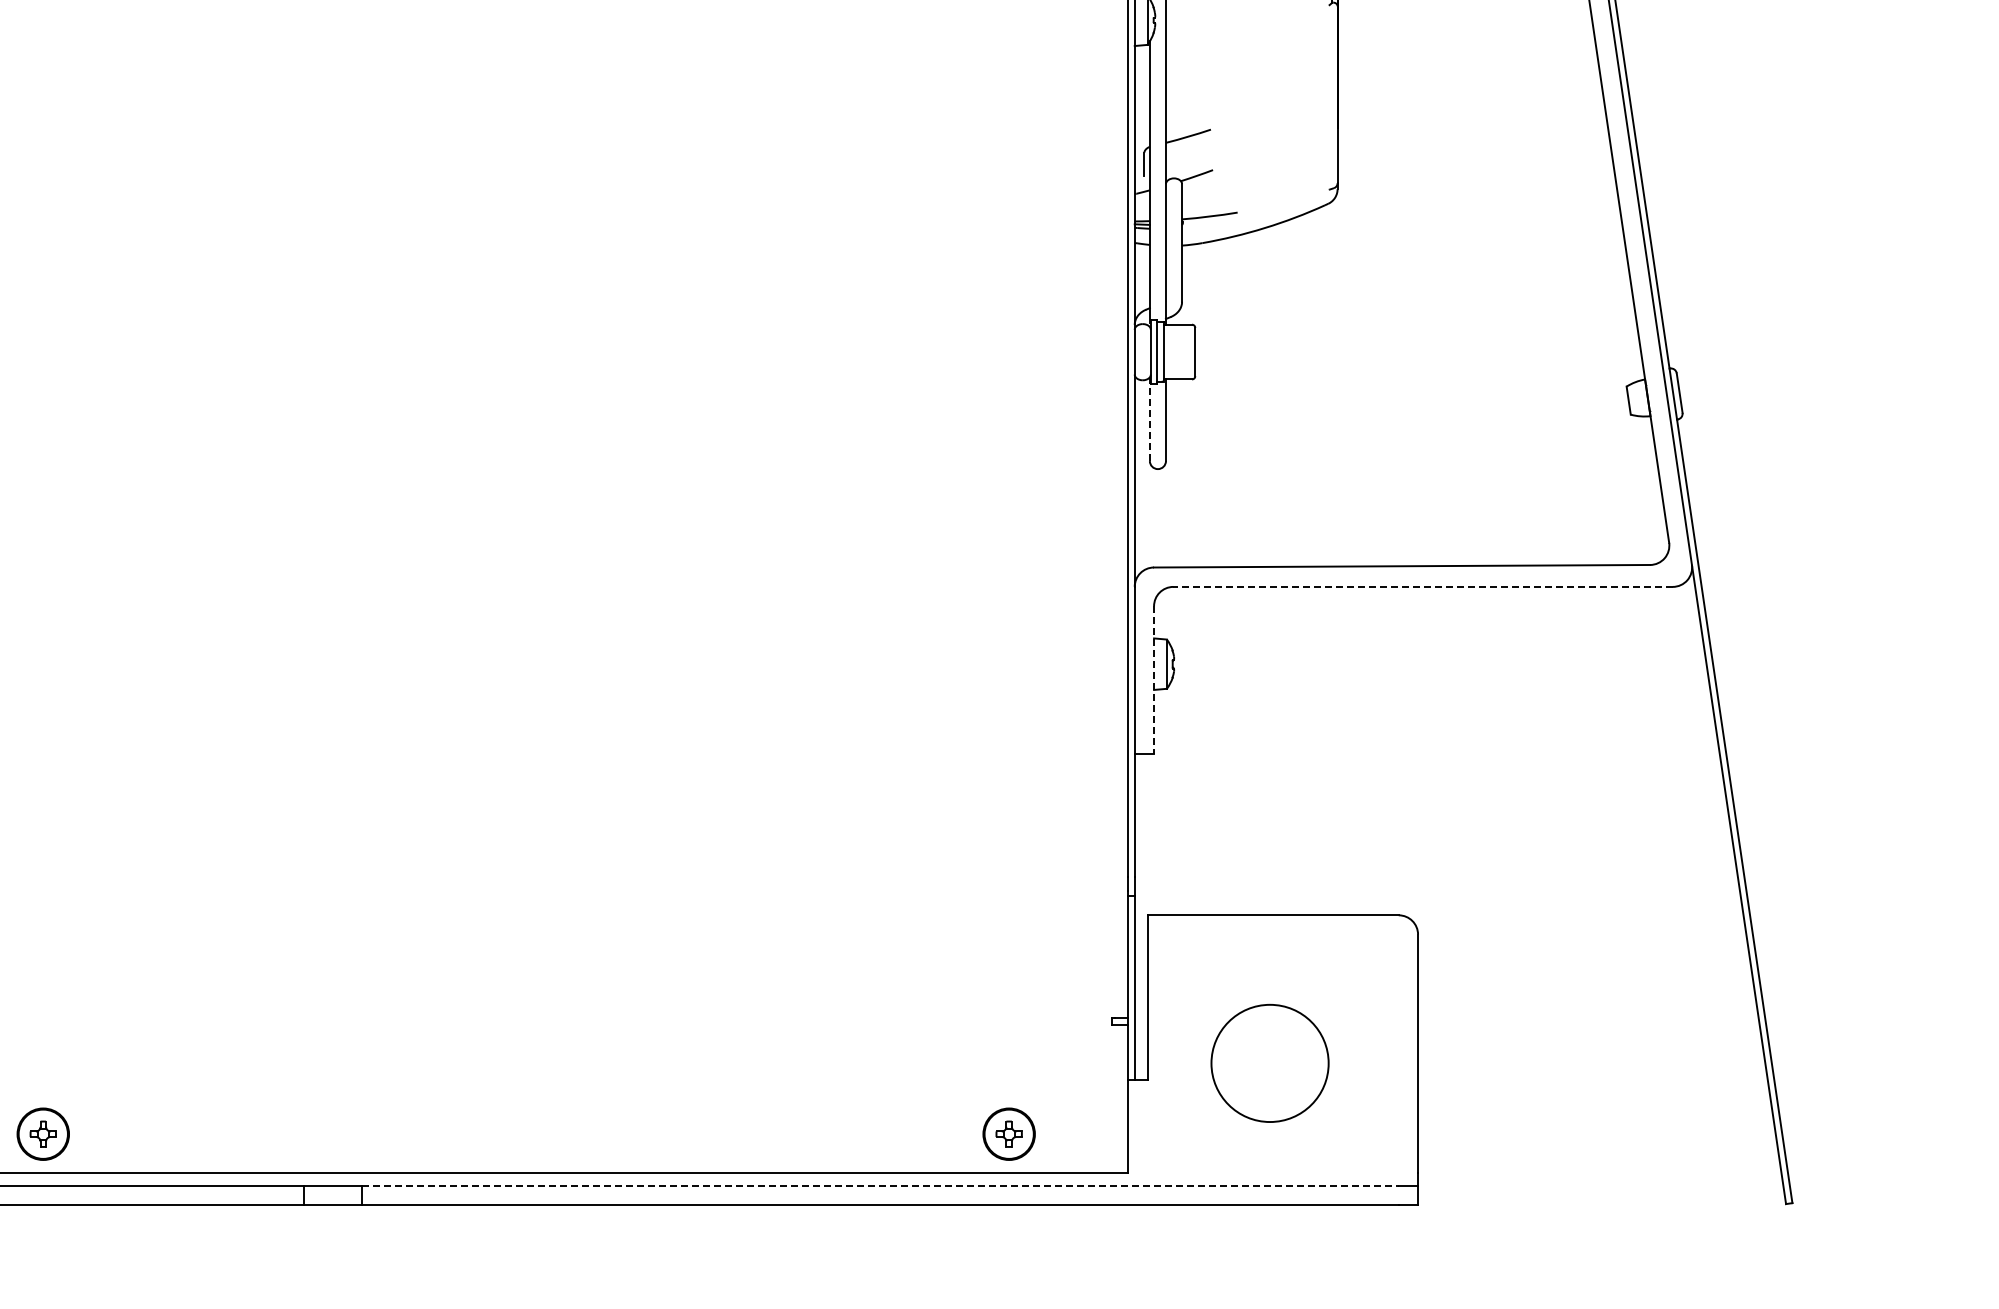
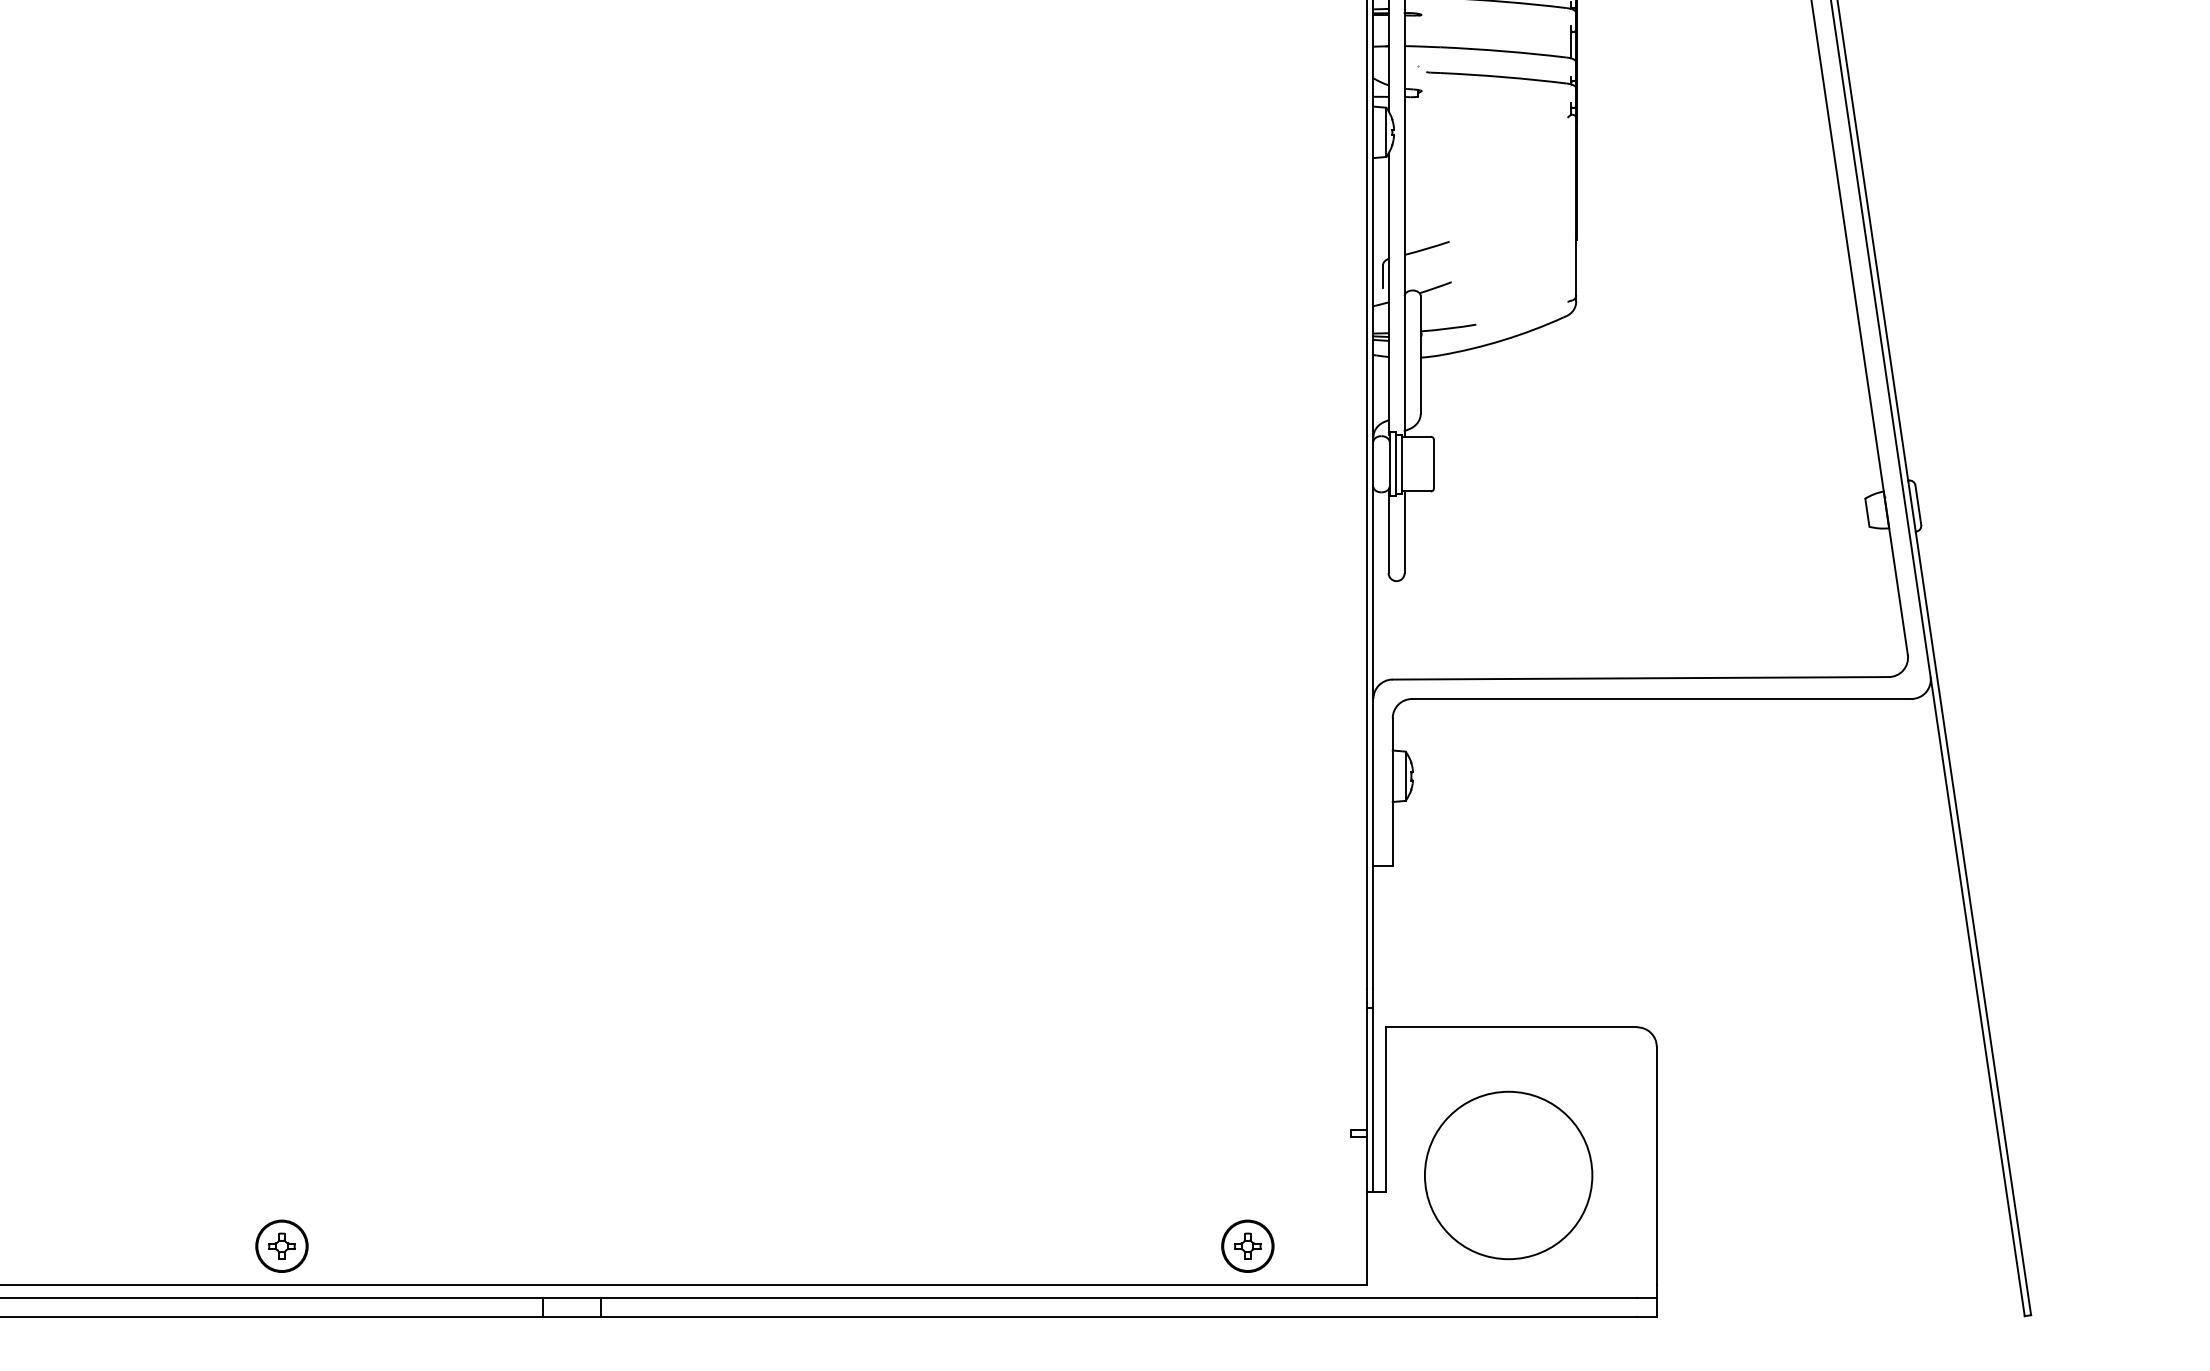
line: (1149, 419) -> (1388, 531), dashed -> solid
line: (1422, 586) -> (1661, 698), dashed -> solid
line: (1153, 680) -> (1392, 792), dashed -> solid
circle: (1269, 1063) -> (1508, 1175), size x1.43
line: (880, 1185) -> (1119, 1297), dashed -> solid

